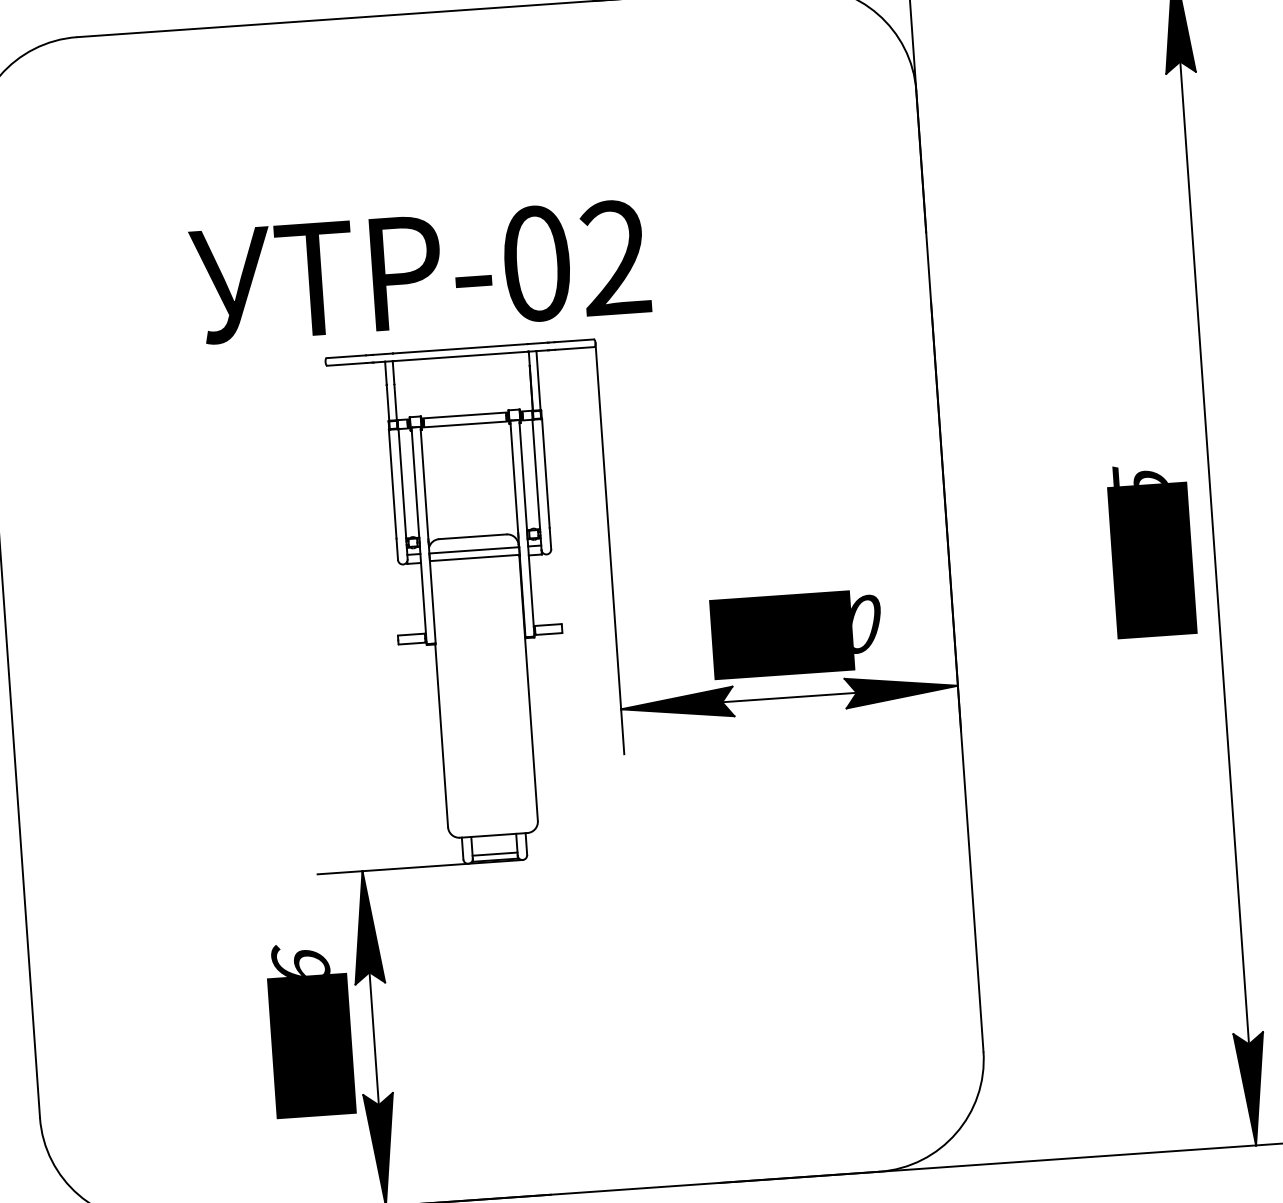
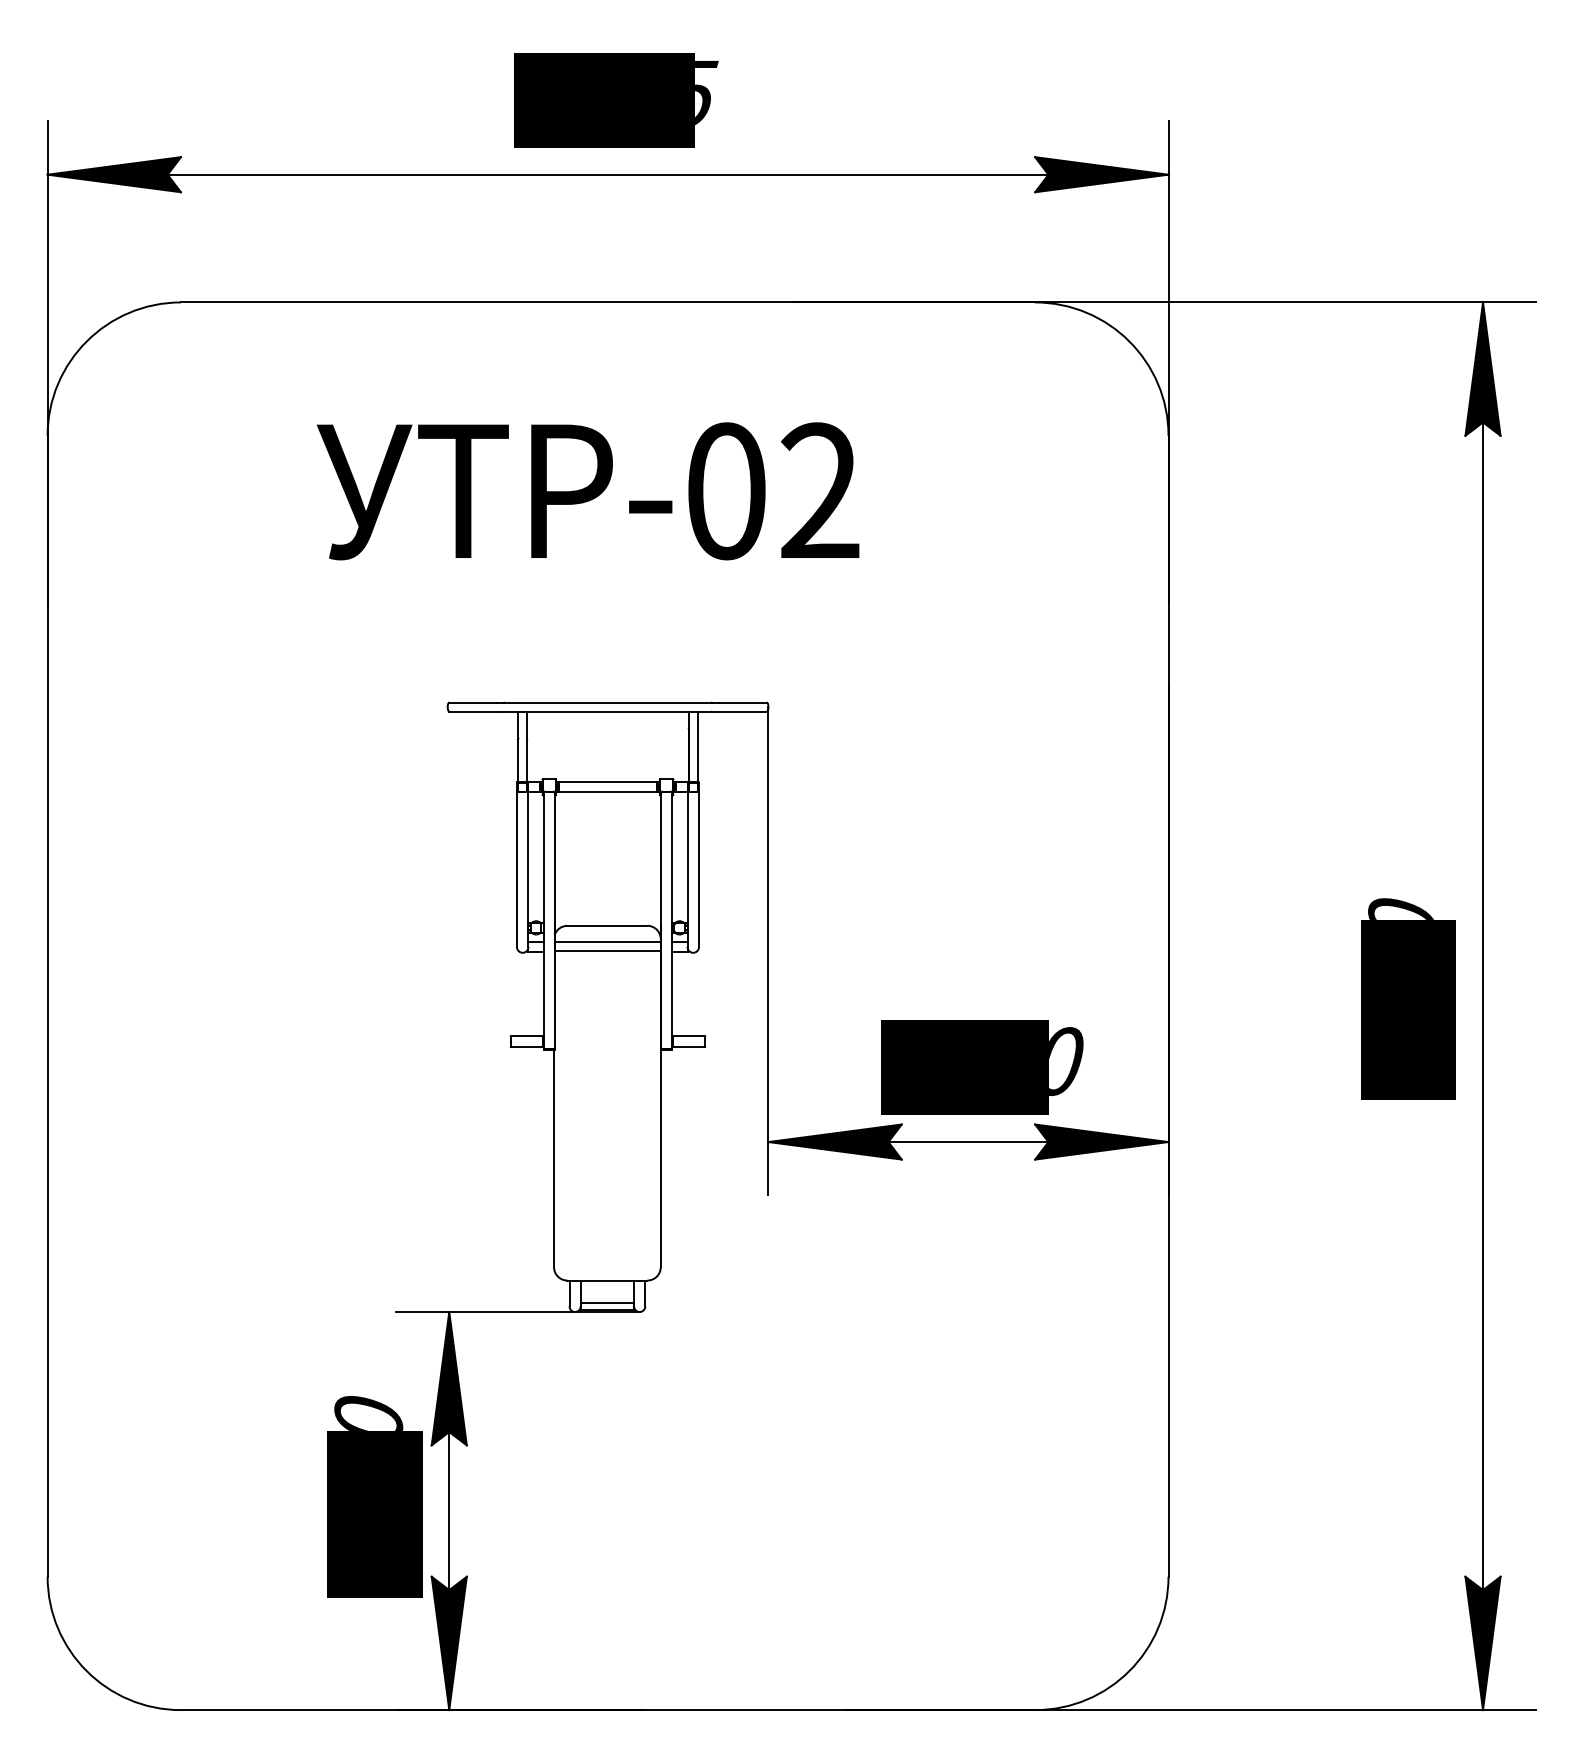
text: (420, 272) -> (588, 491), moved
text: (1139, 474) -> (1400, 907), 5285 -> 5280
text: (300, 959) -> (368, 1411), 1896 -> 1500

